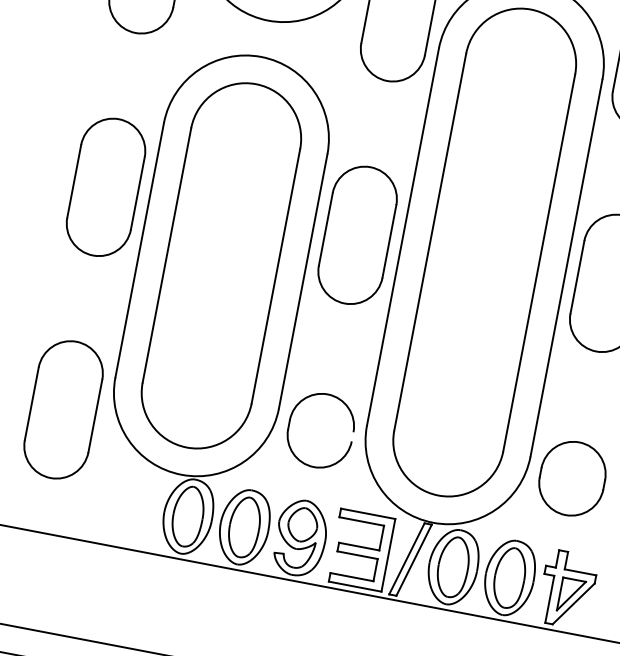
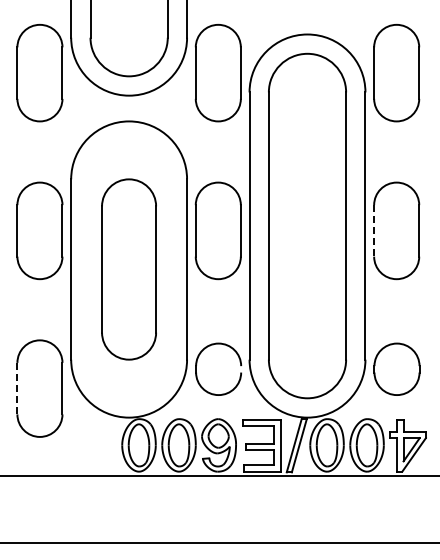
part: (220, 265) -> (128, 269), size x0.7
line: (578, 276) -> (374, 230), solid -> dashed
line: (31, 403) -> (17, 388), solid -> dashed

